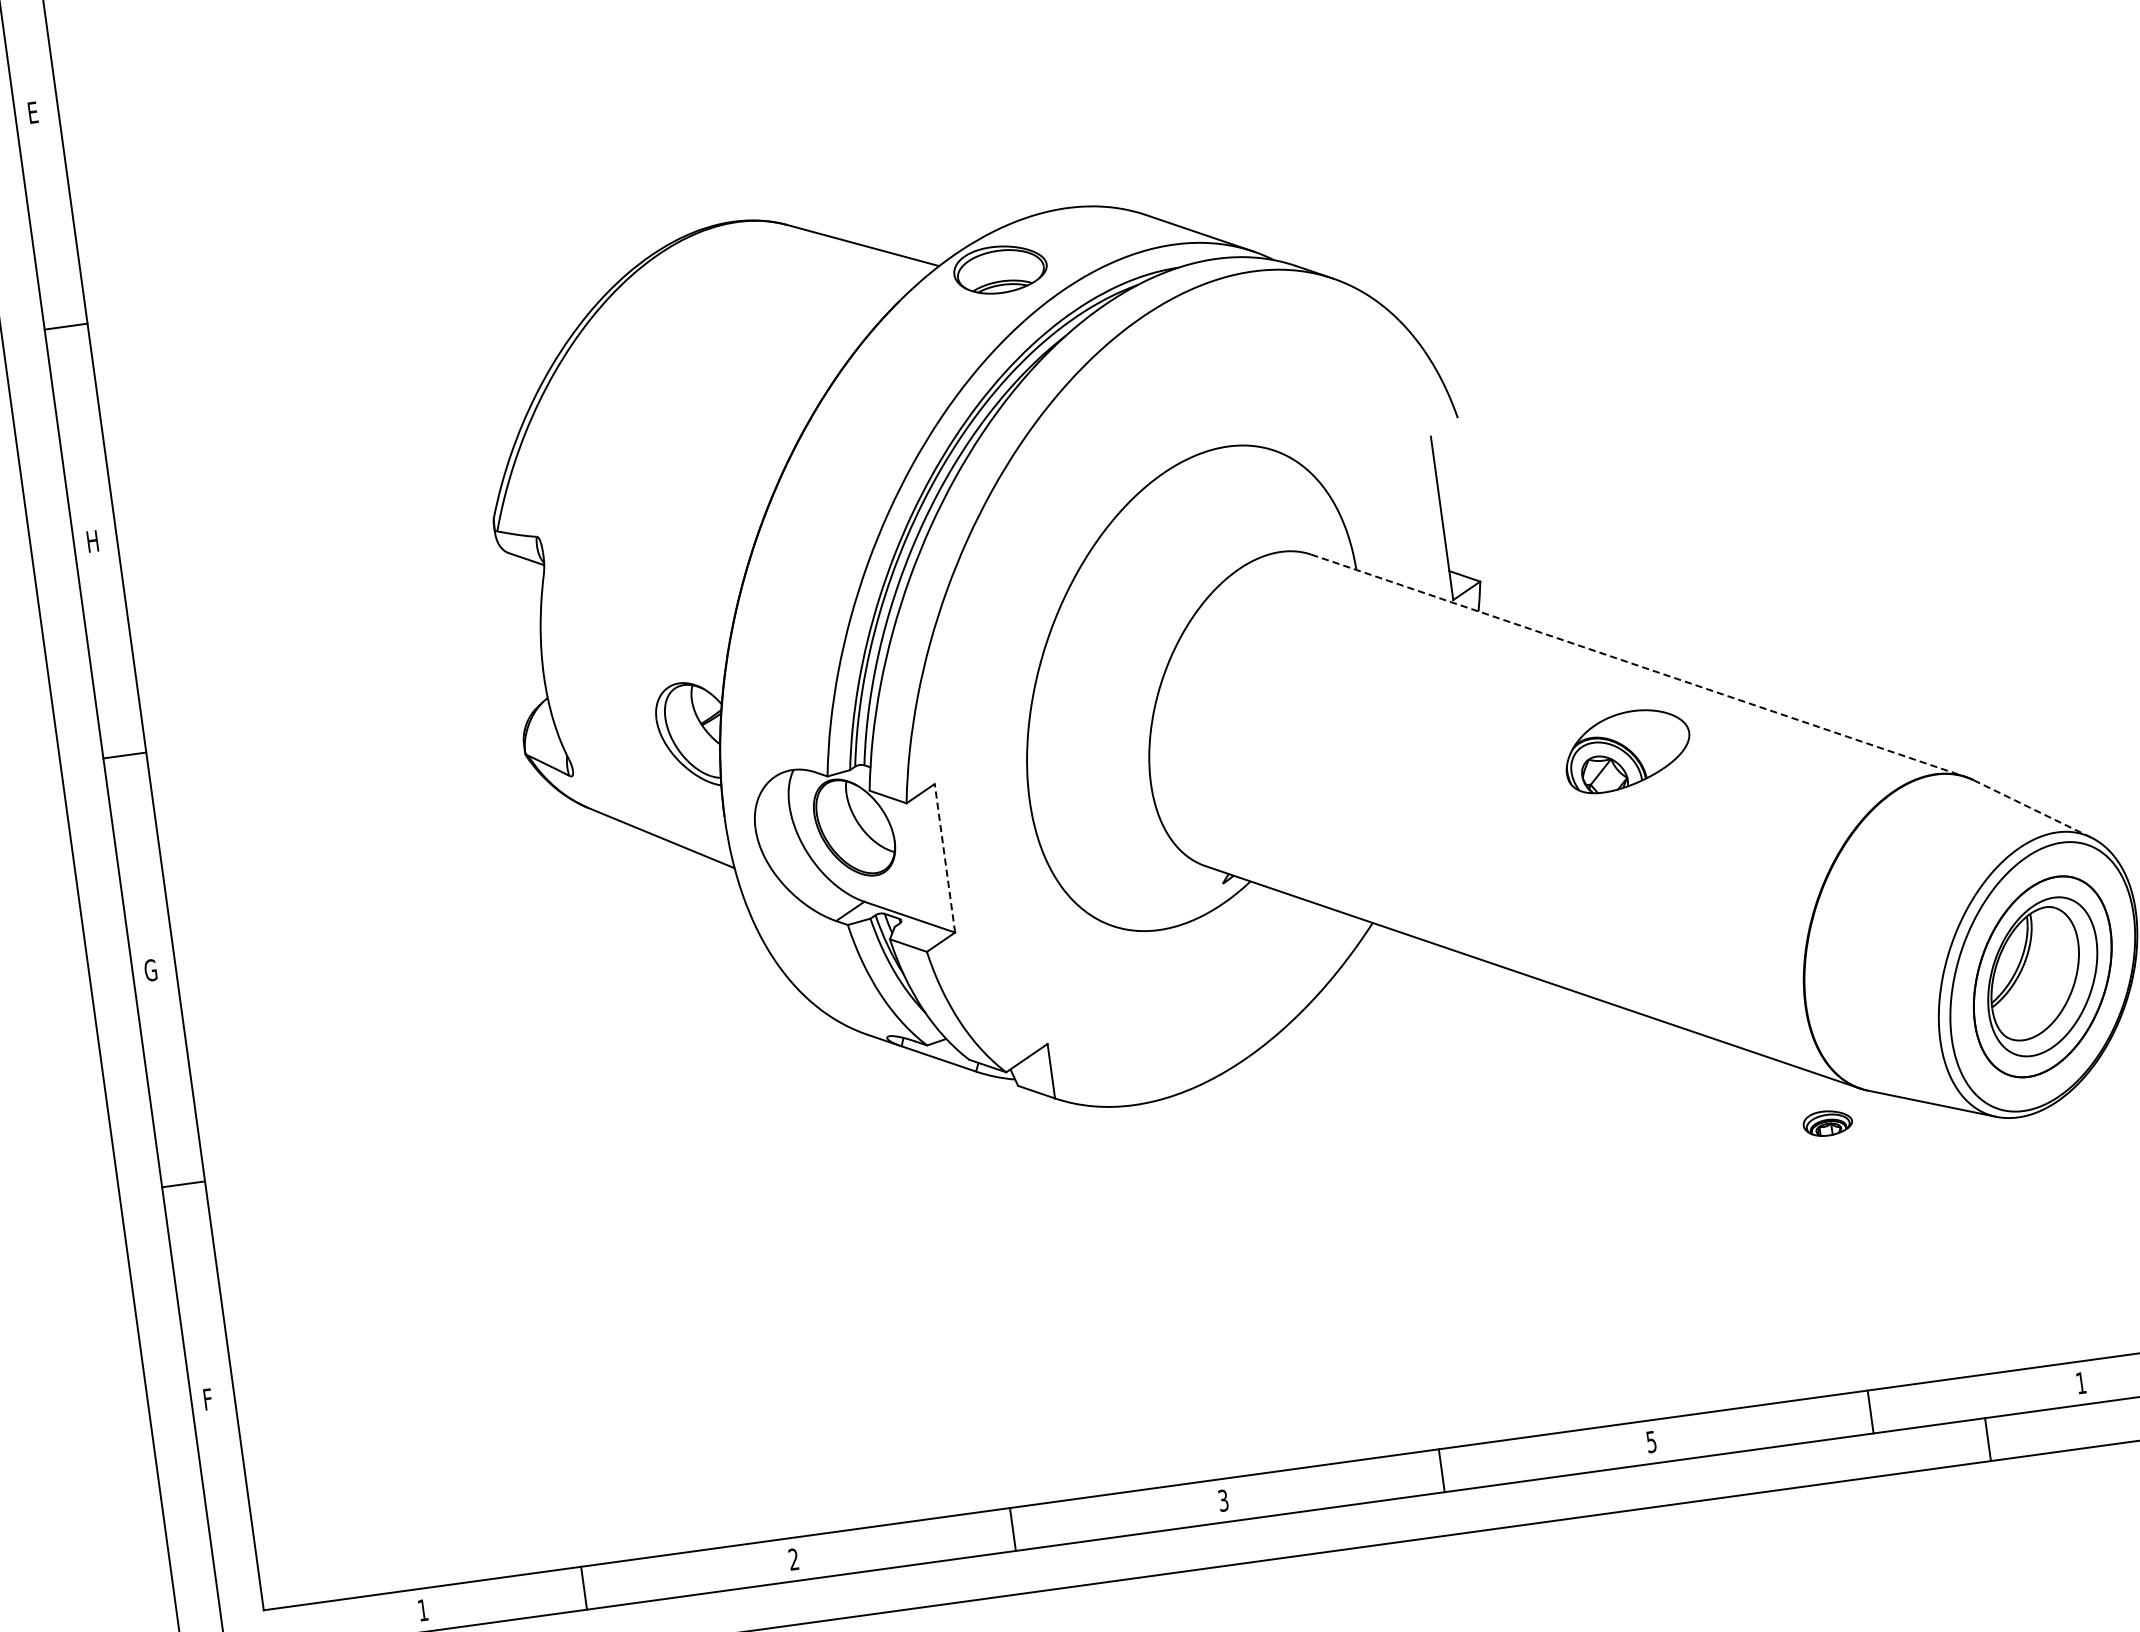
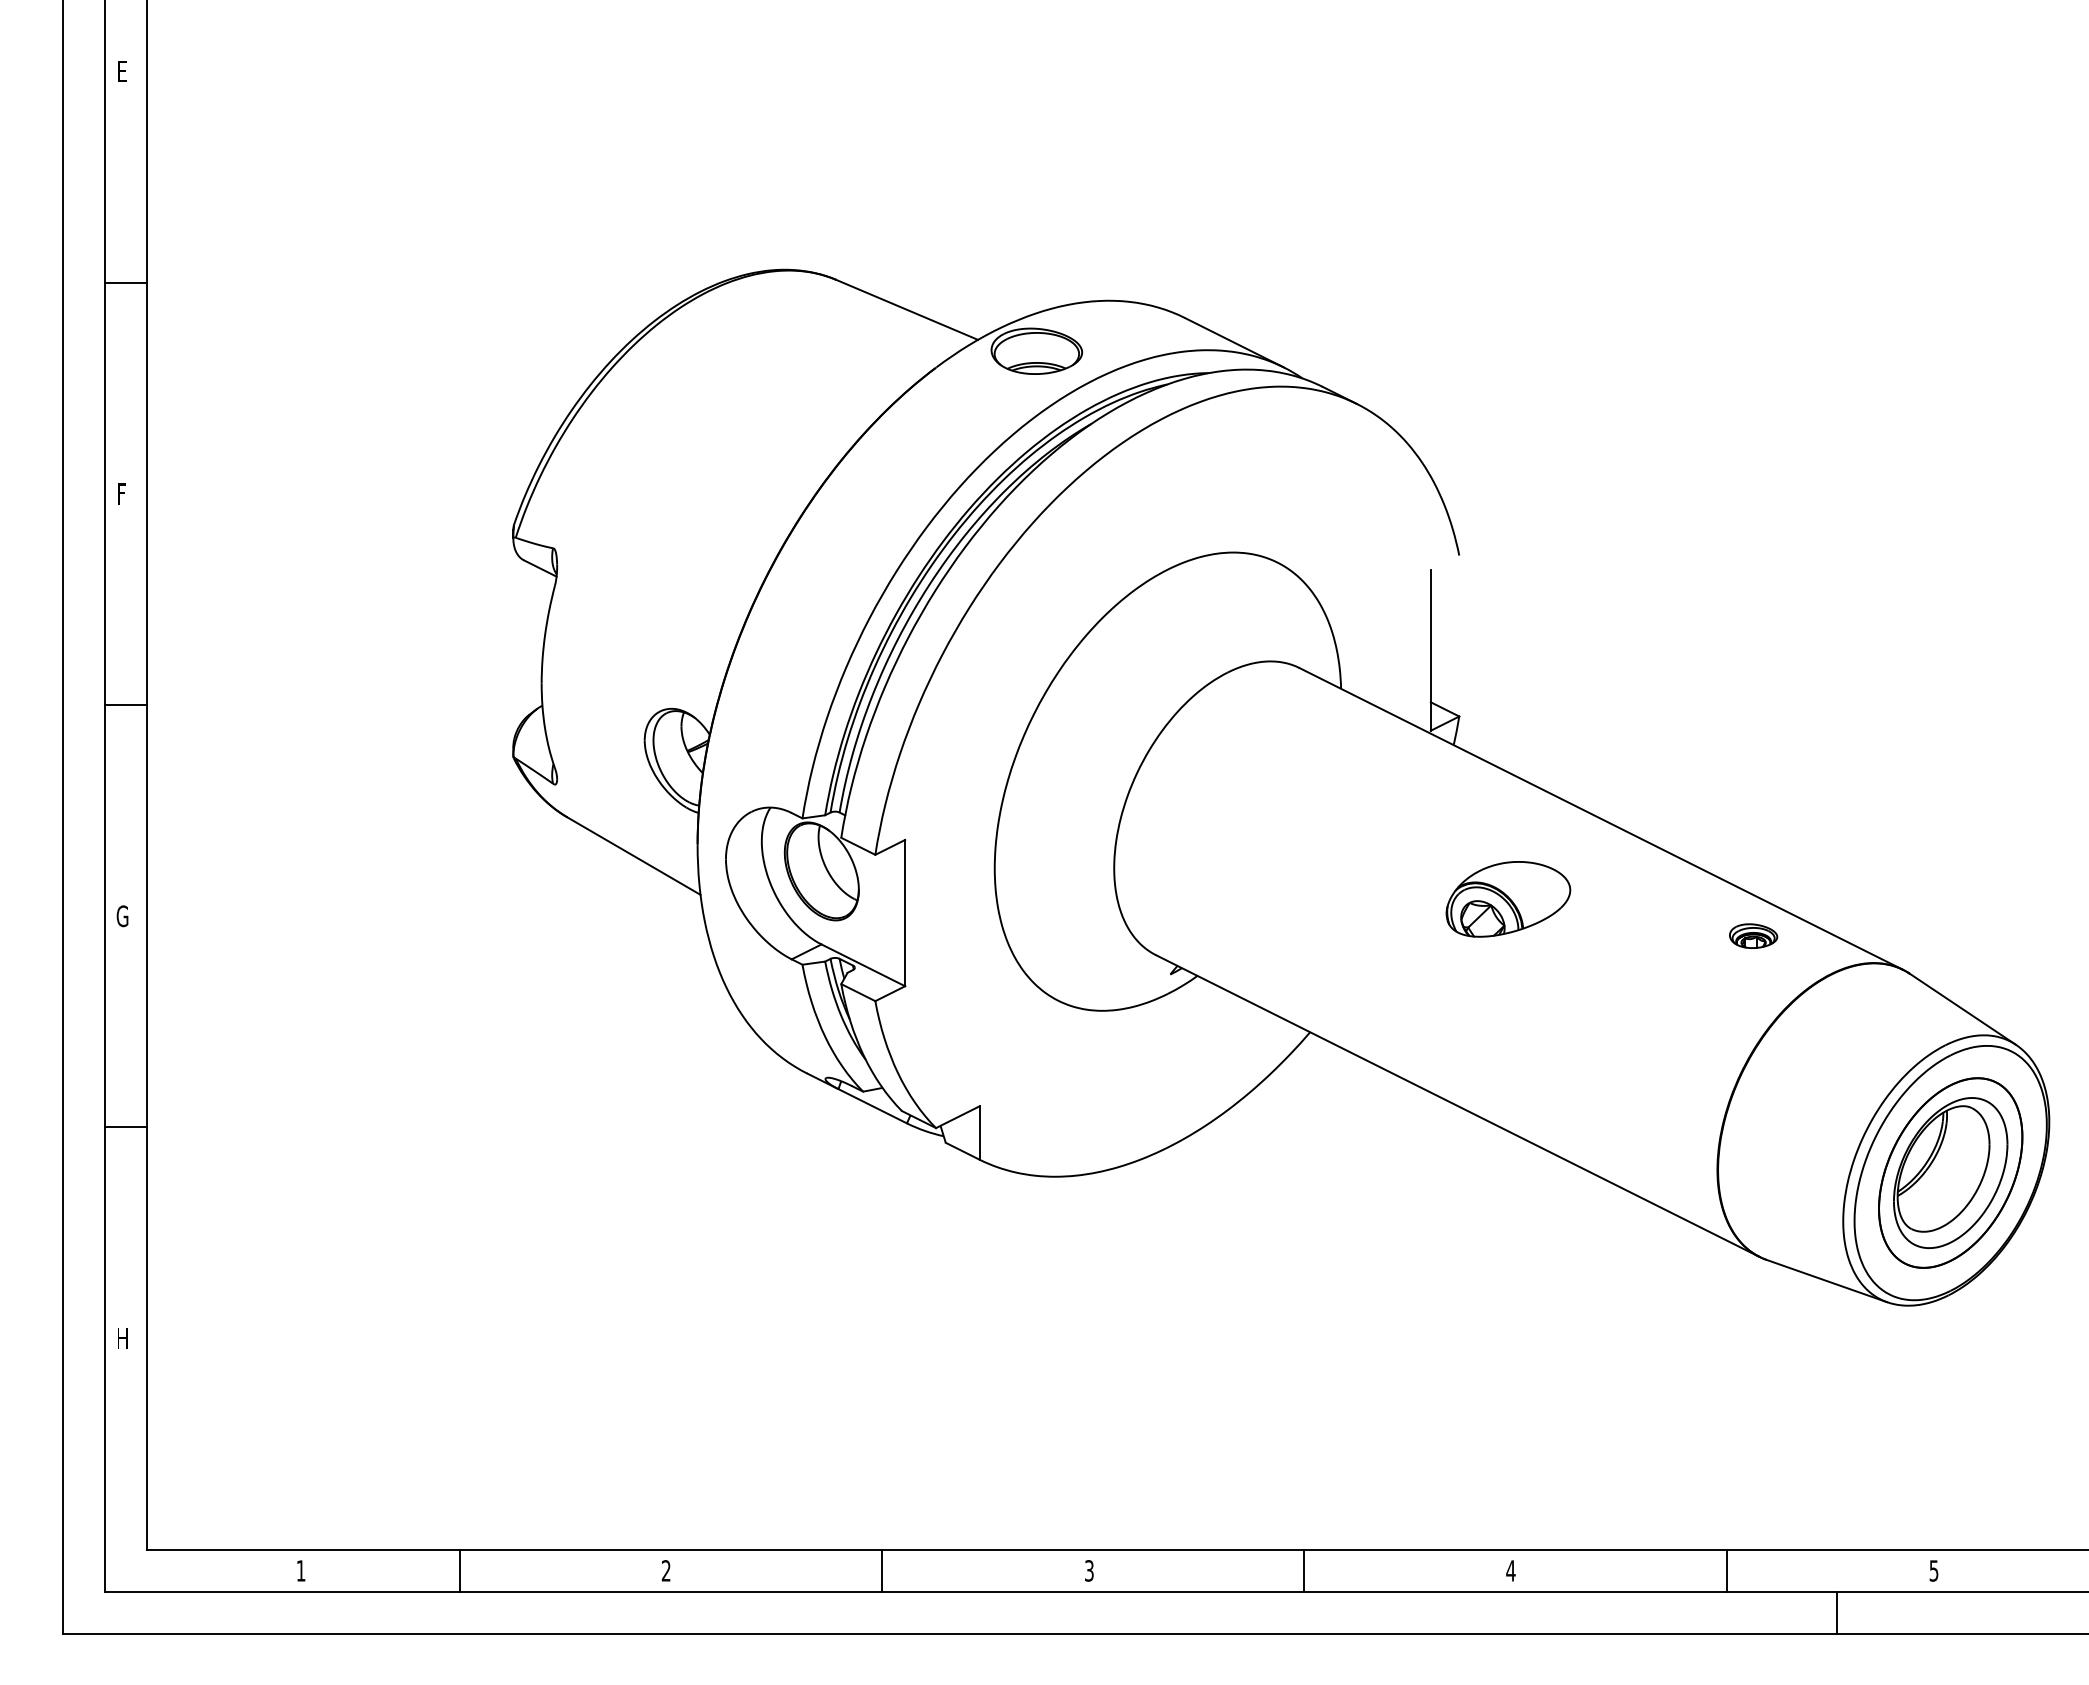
text: (92, 540) -> (123, 493), H -> F
line: (1639, 666) -> (1601, 819), dashed -> solid
part: (1627, 750) -> (1508, 899), moved
line: (2031, 809) -> (1962, 1009), dashed -> solid
line: (945, 857) -> (905, 912), dashed -> solid
part: (1827, 1122) -> (1753, 935), moved
text: (2080, 1382) -> (1933, 1570), 1 -> 5
text: (210, 1398) -> (123, 1338), F -> H
text: (1651, 1441) -> (1510, 1570), 5 -> 4

